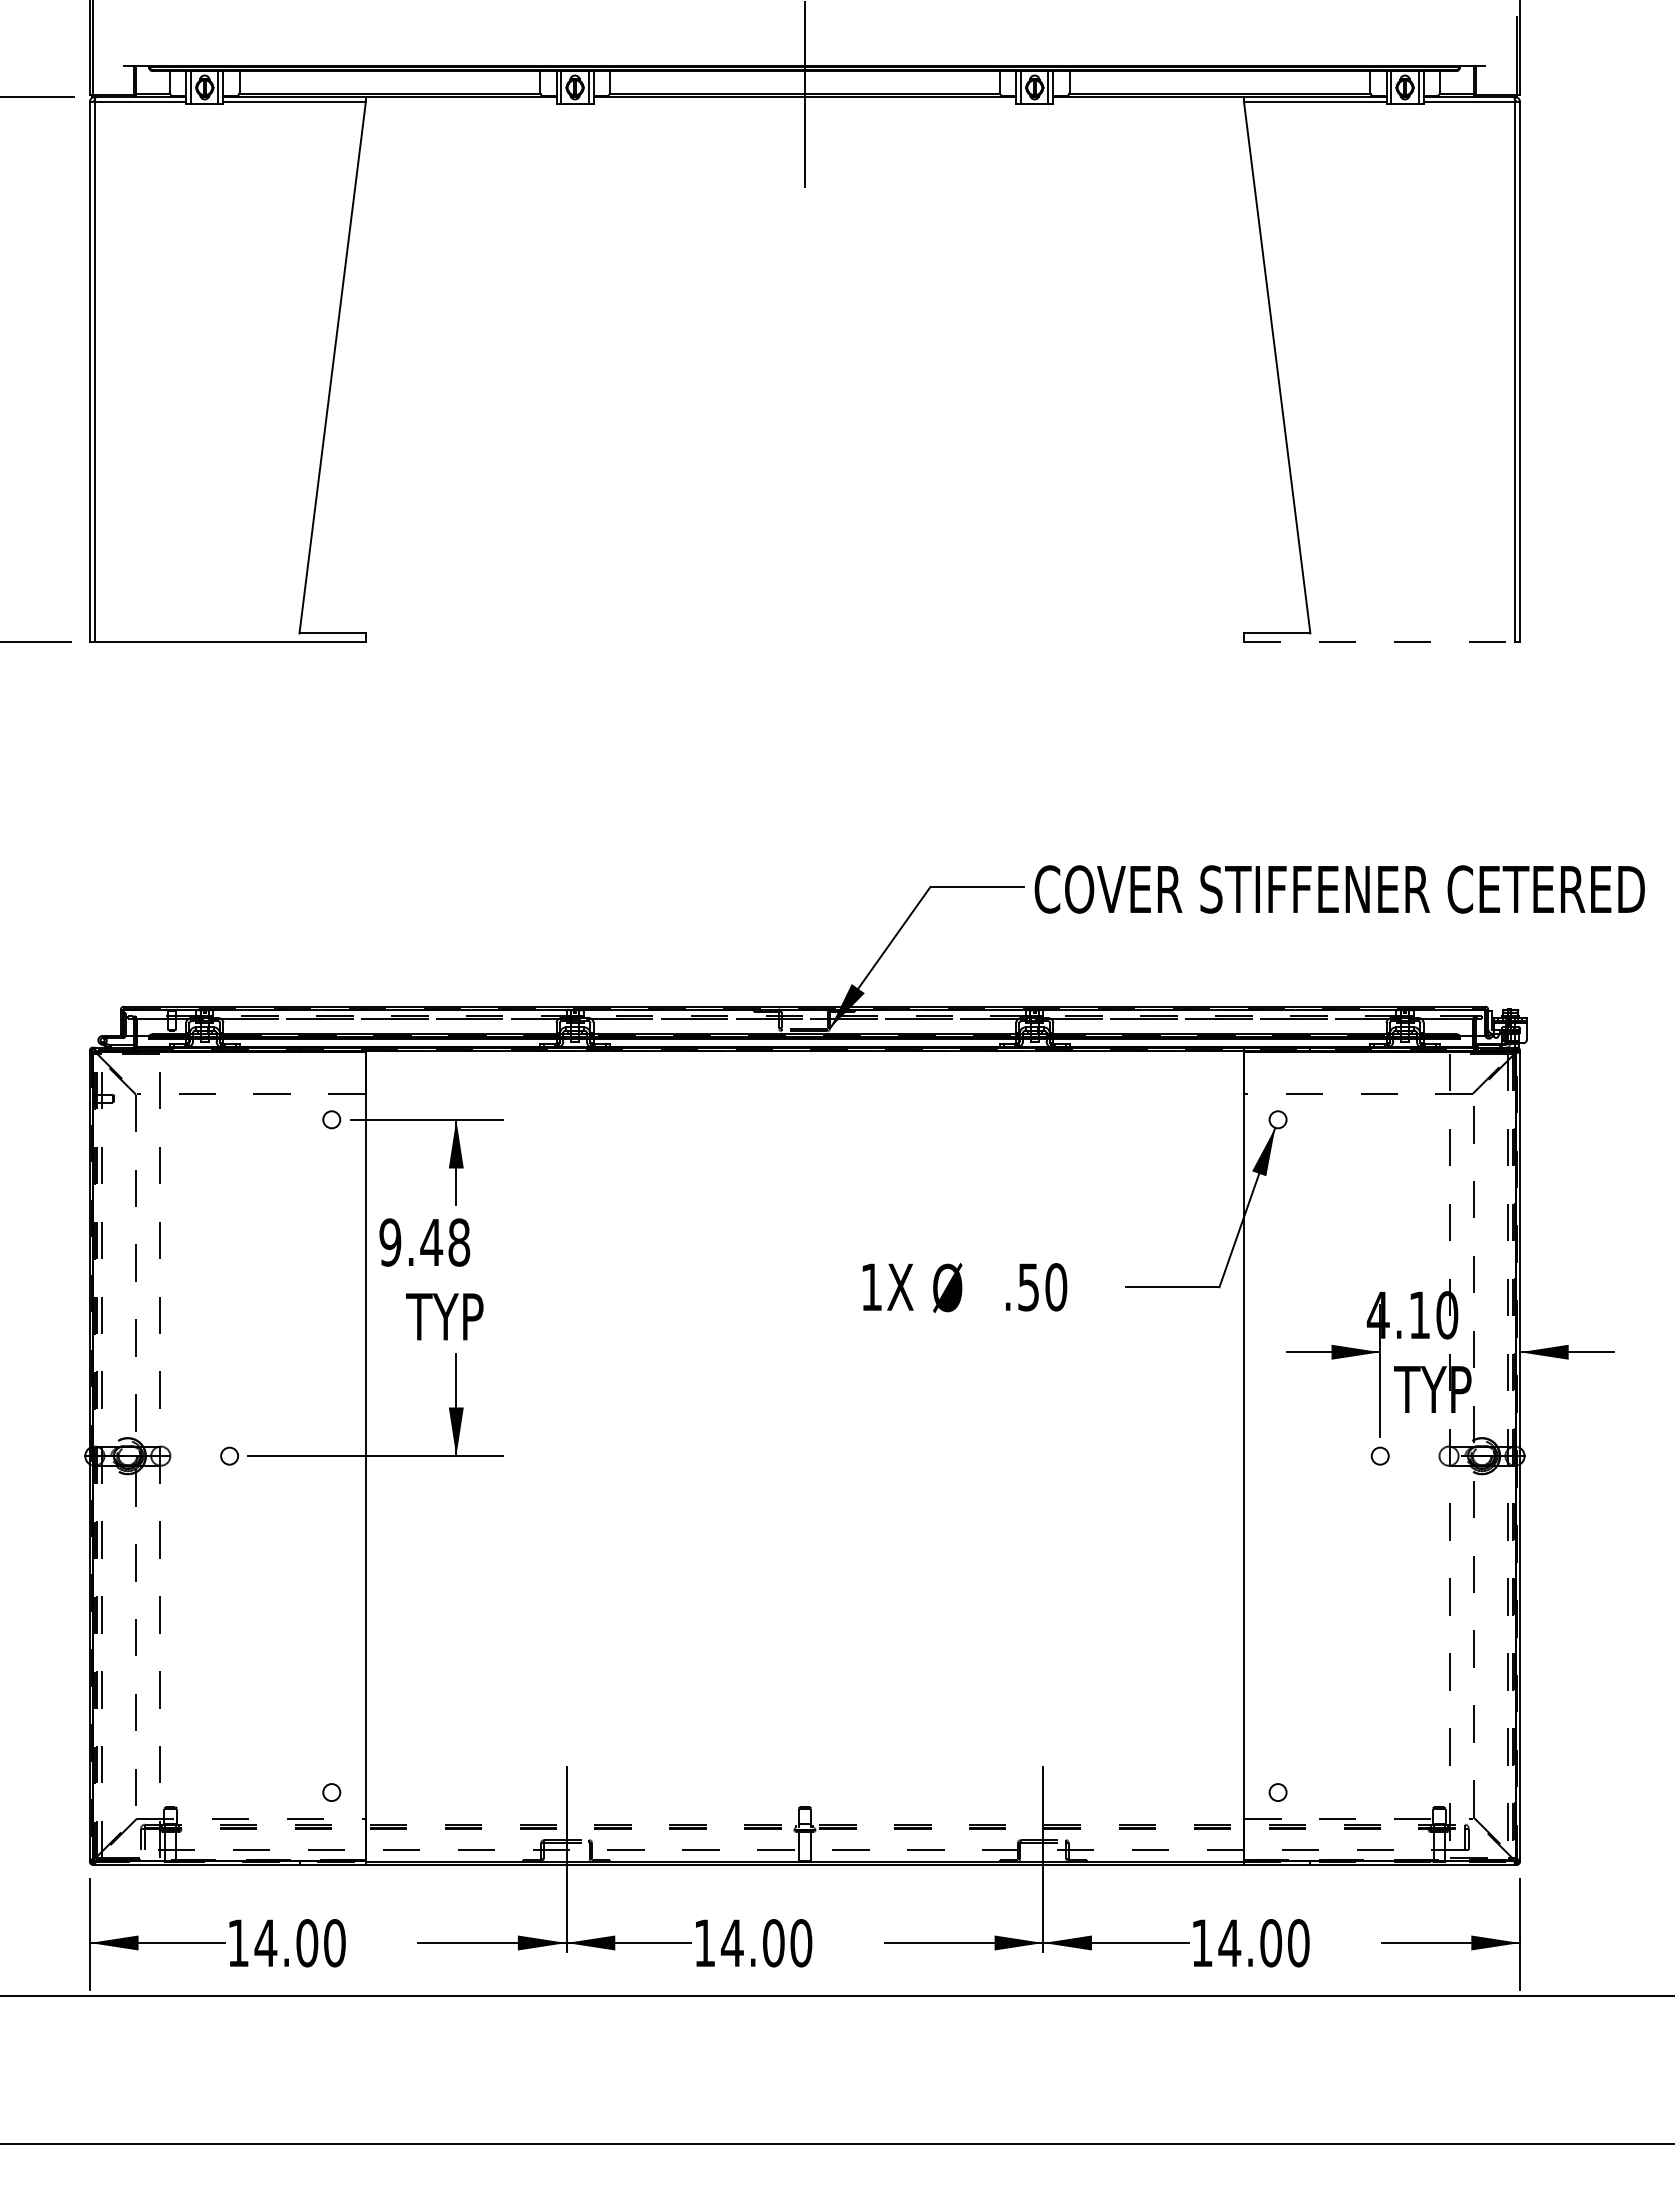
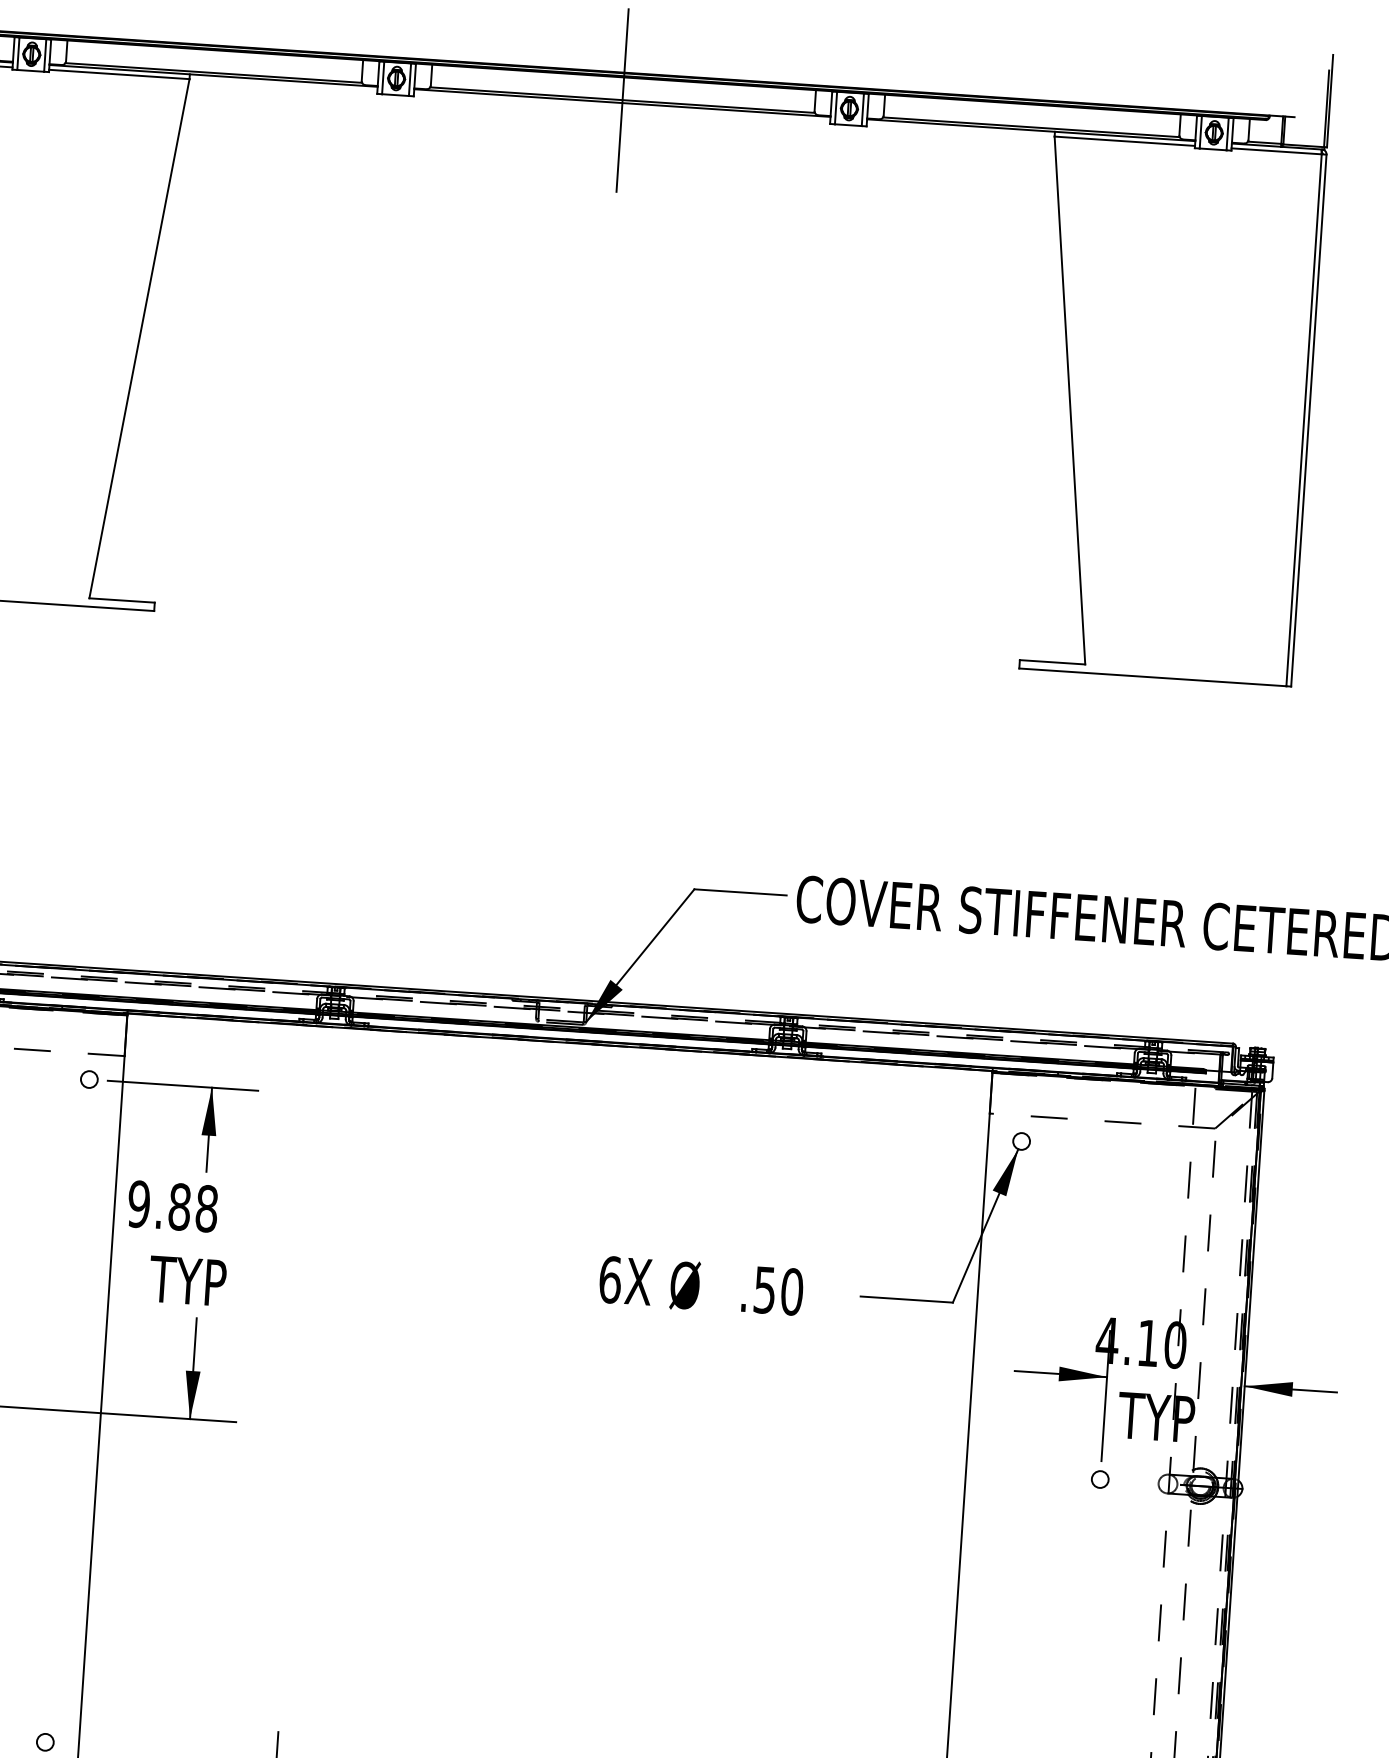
line: (1379, 641) -> (1152, 676), dashed -> solid
text: (431, 1242) -> (179, 1206), 9.48 -> 9.88
text: (871, 1287) -> (610, 1280), 1X -> 6X

